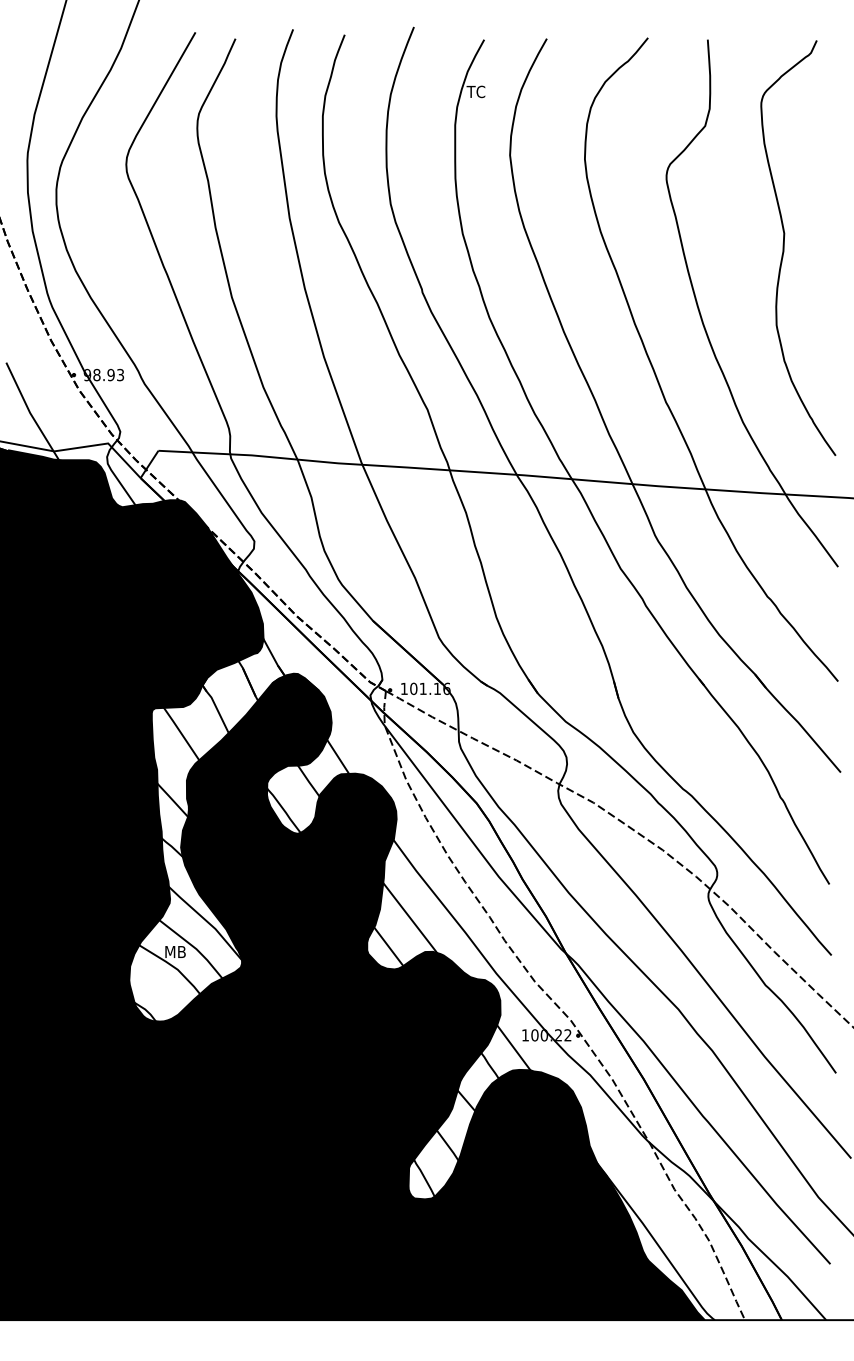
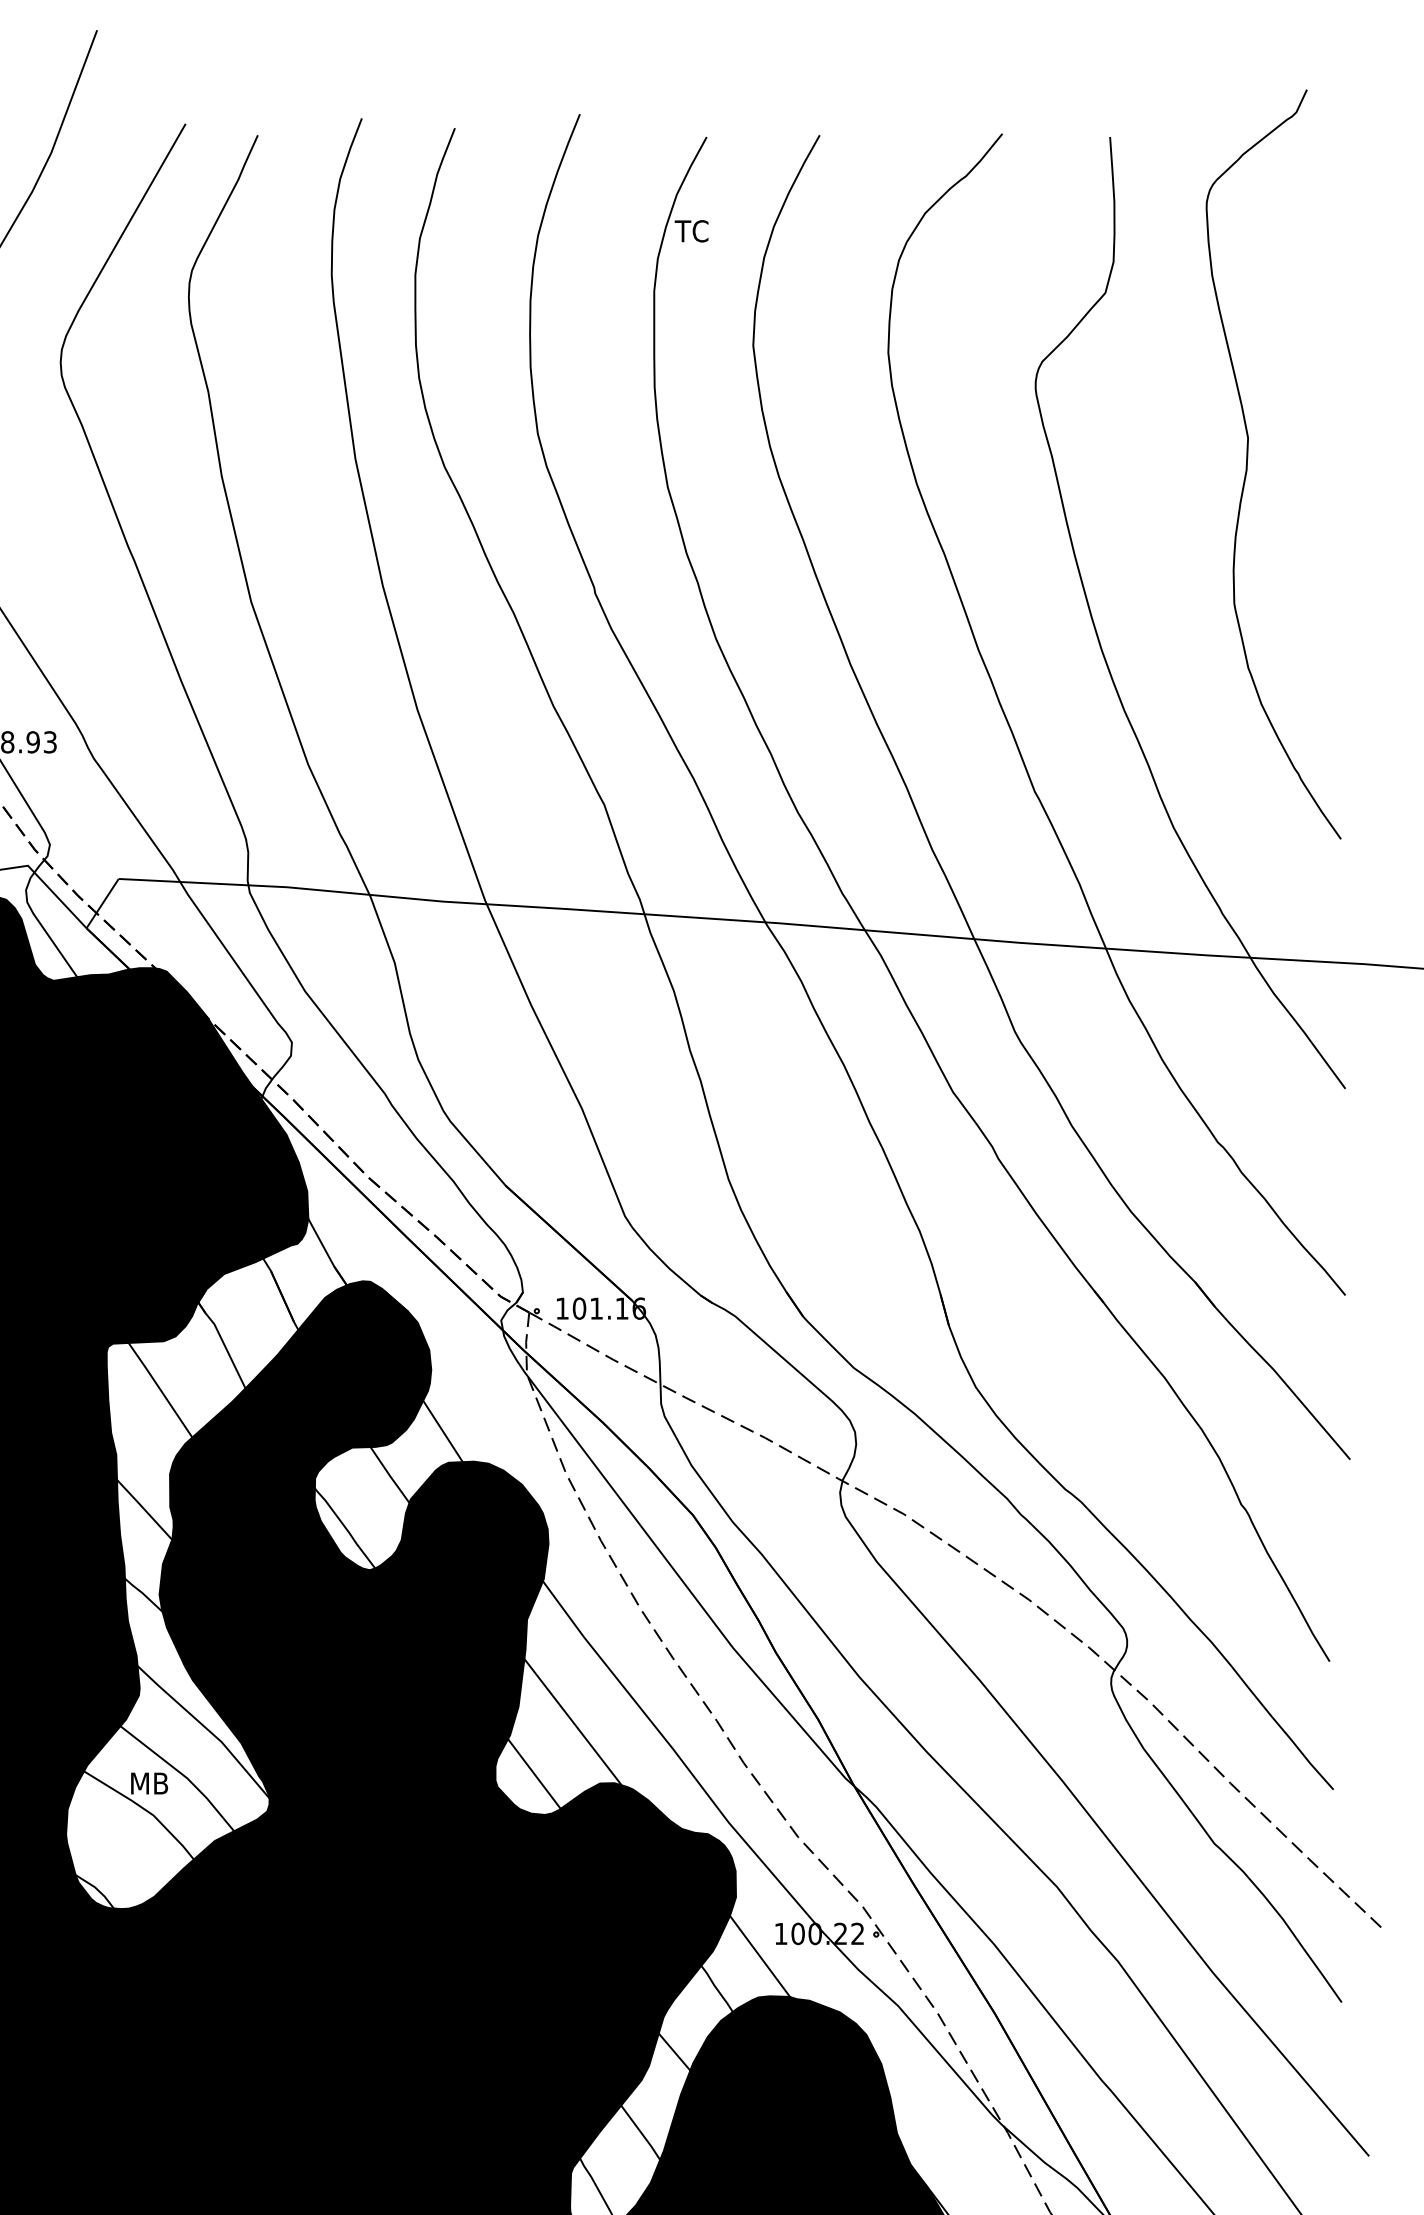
curve: (784, 247) -> (1248, 463), moved

